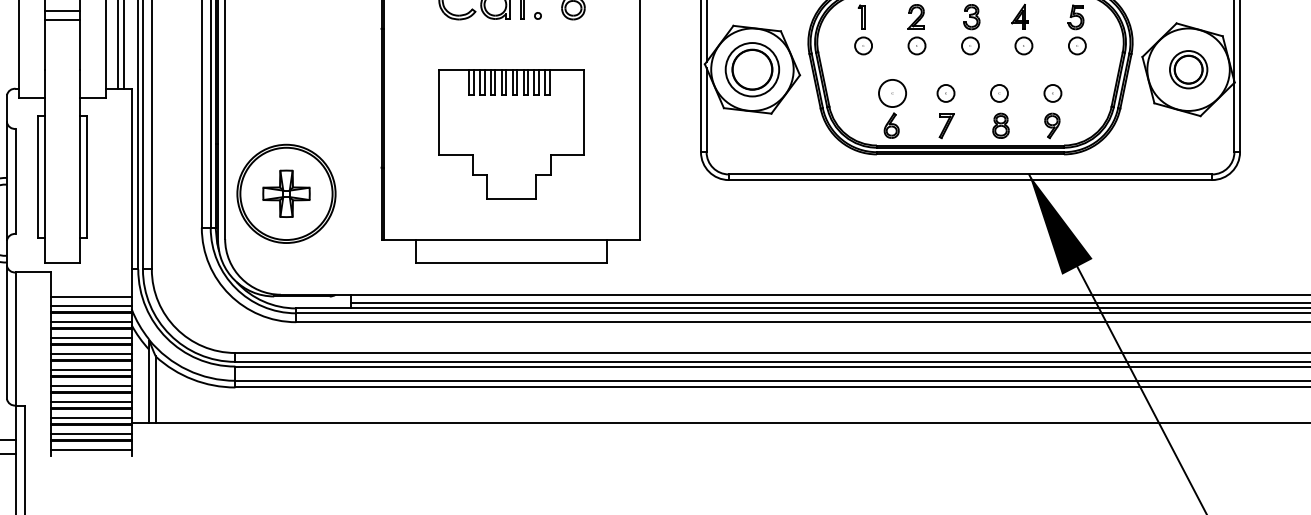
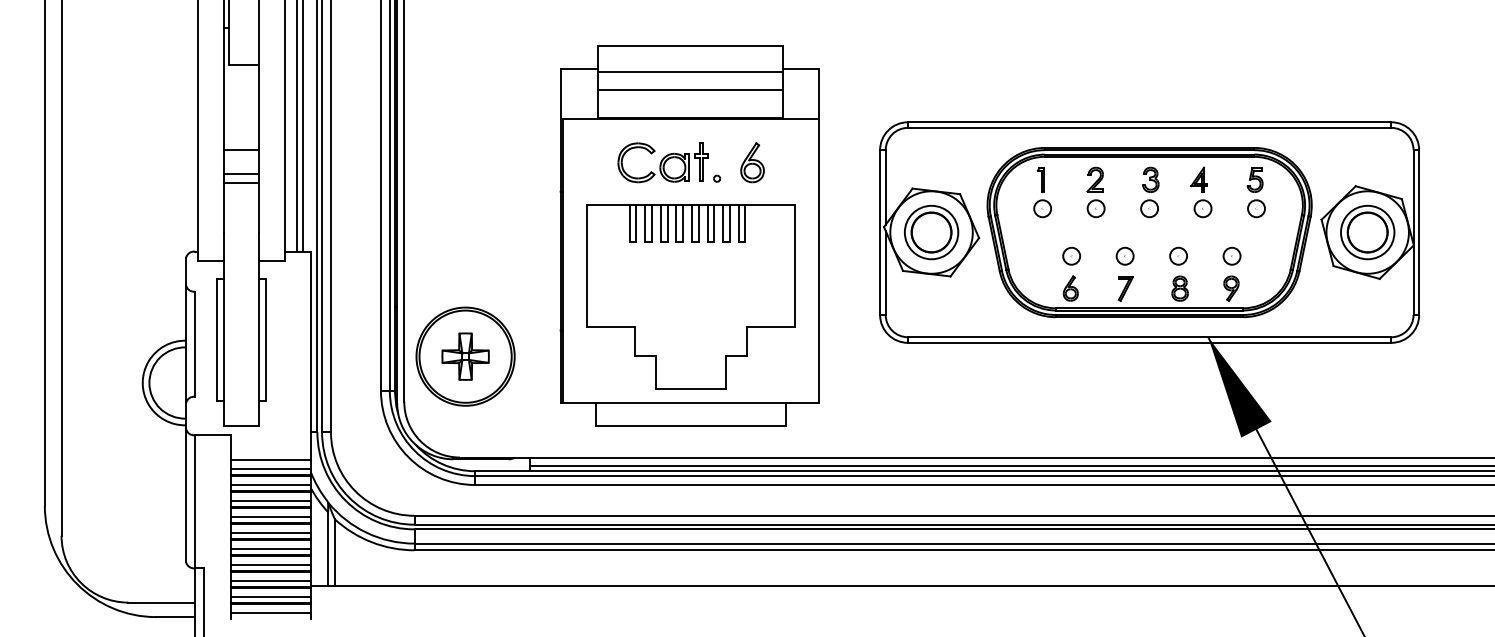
part: (1188, 69) -> (1367, 232), size x1.43
circle: (892, 92) -> (1071, 255), size x0.62
part: (511, 133) -> (690, 296), size x1.43

